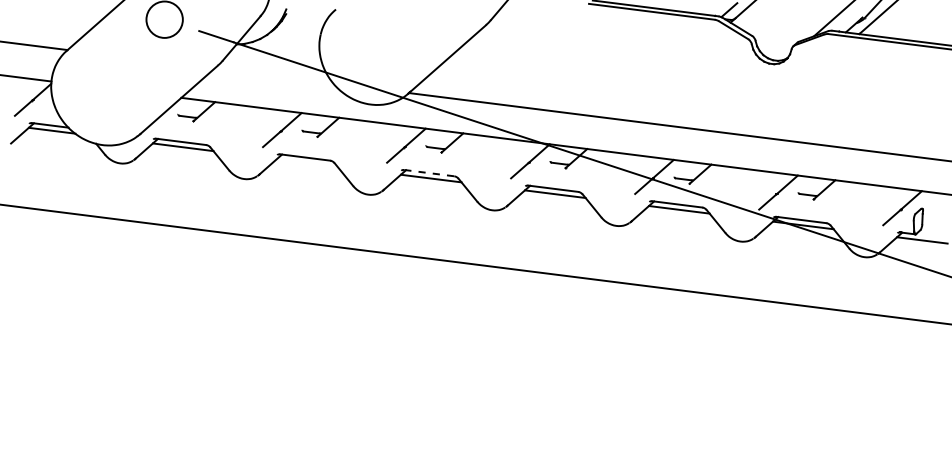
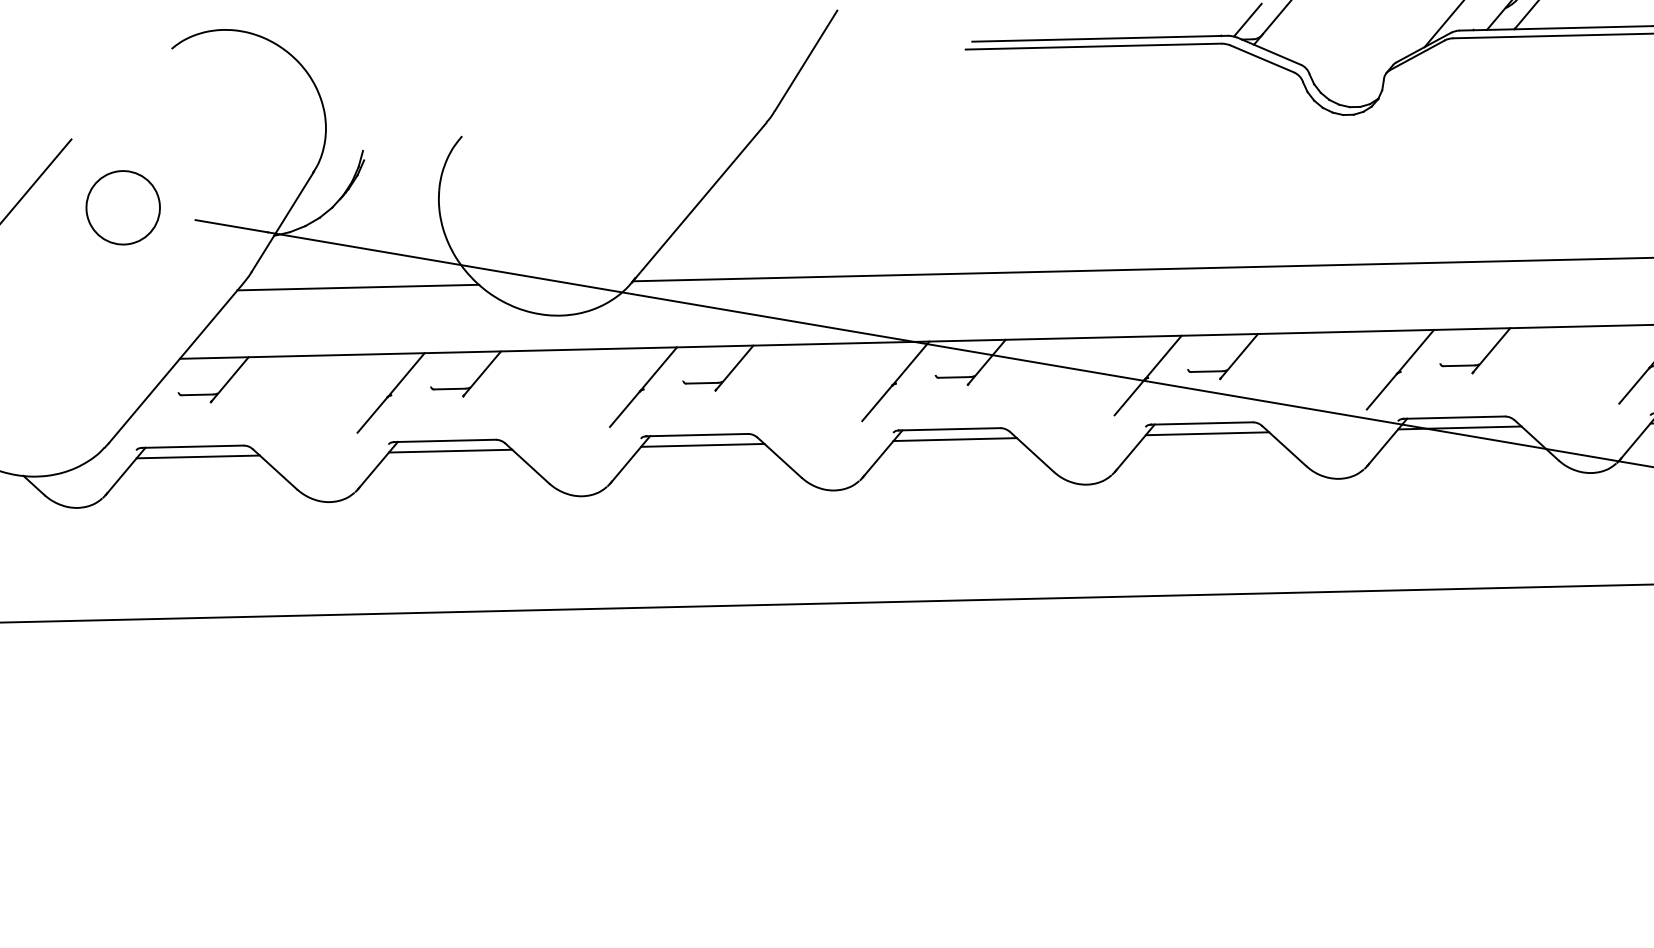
line: (273, 75) -> (357, 286), added
line: (306, 162) -> (448, 450), added
line: (429, 173) -> (697, 435), dashed -> solid

